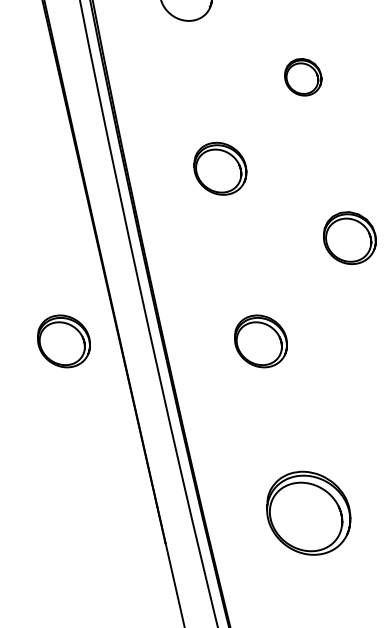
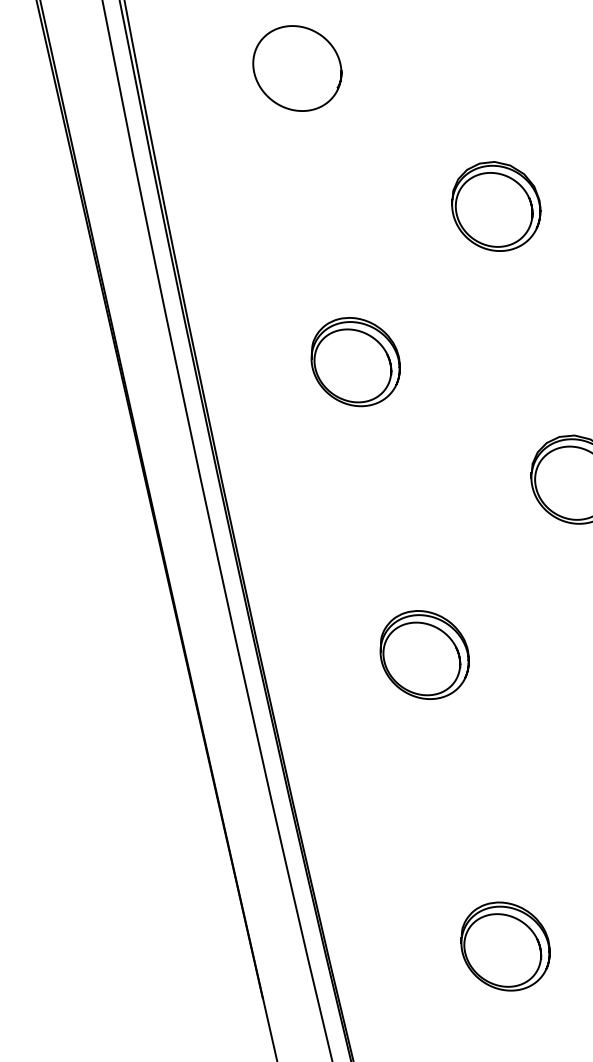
part: (303, 77) -> (496, 207), size x1.43
part: (63, 341) -> (89, 655), removed
part: (308, 512) -> (505, 945), size x0.62

